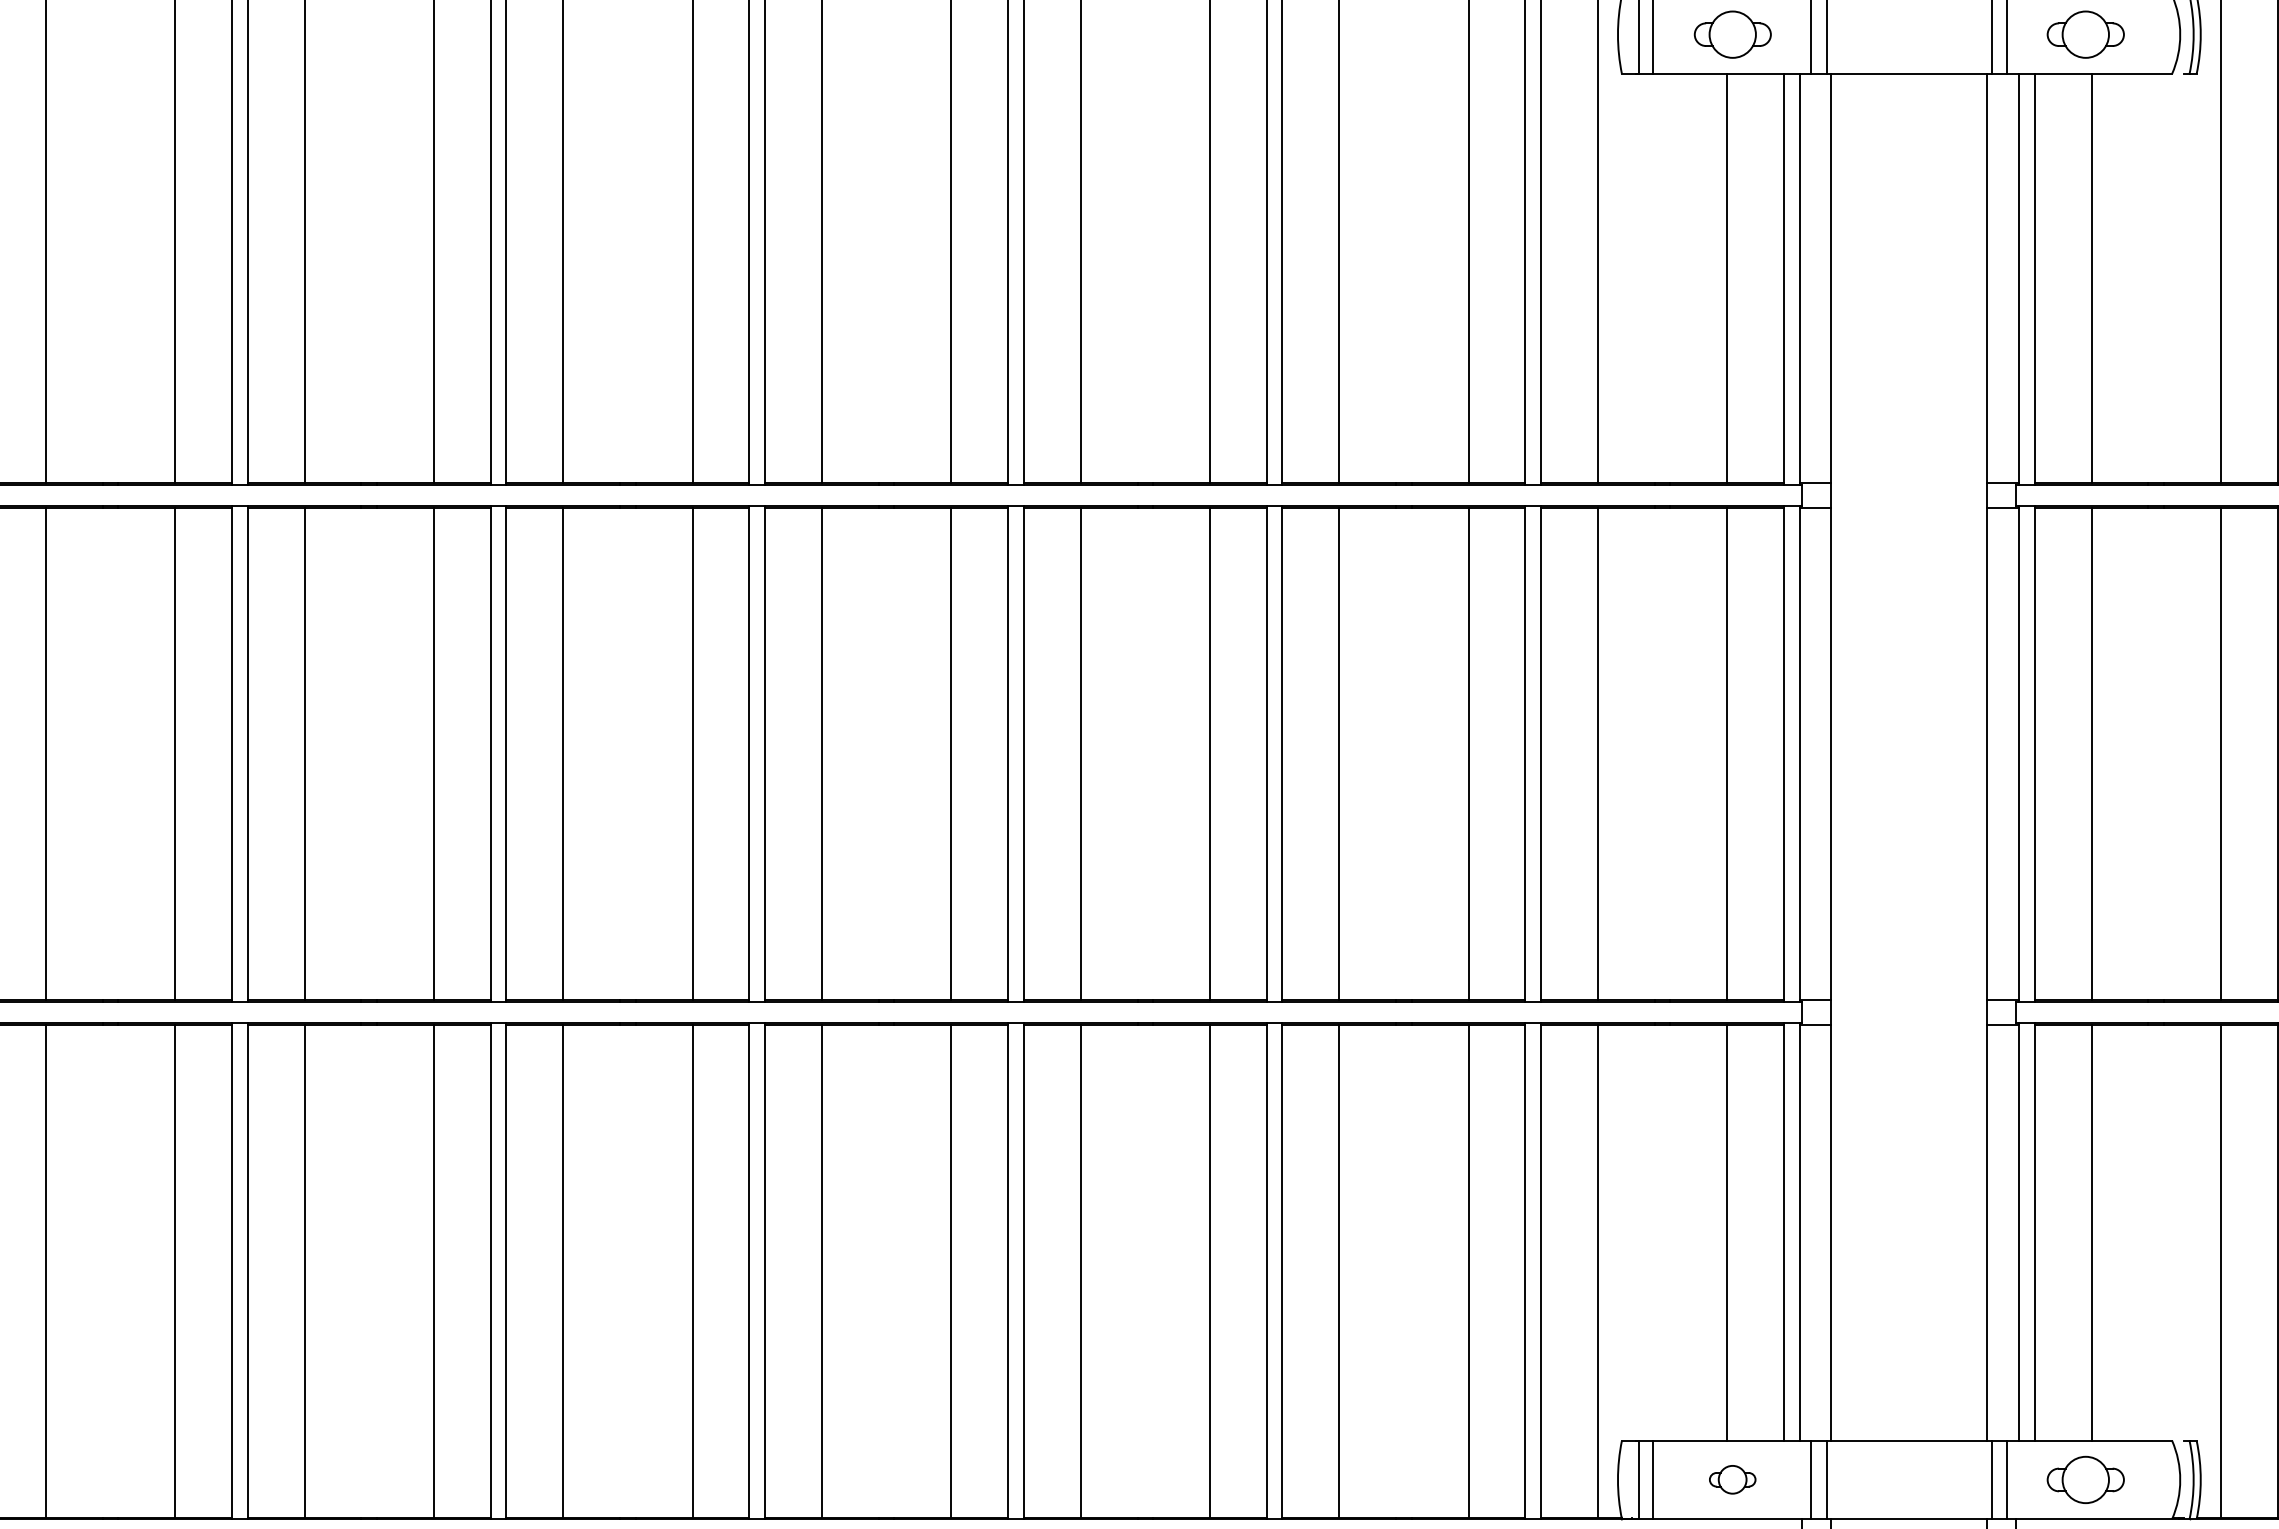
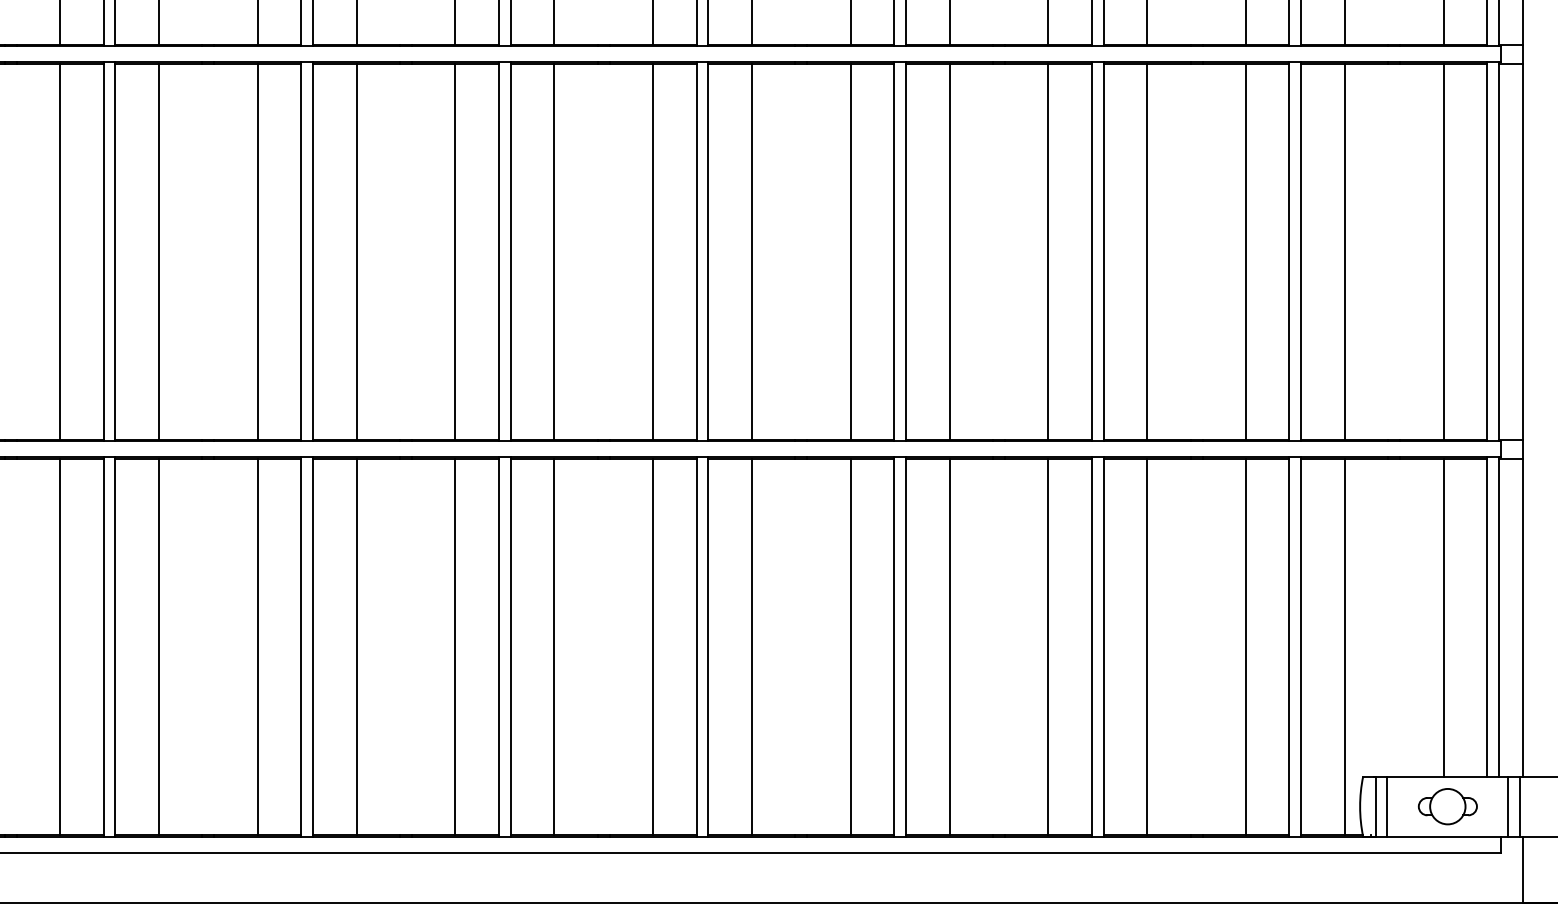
part: (1732, 1479) -> (1447, 806), size x1.67

